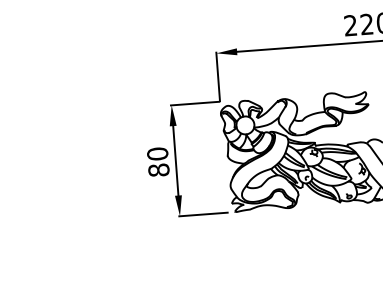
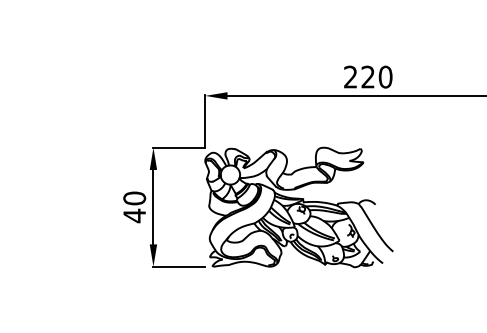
text: (158, 169) -> (134, 215), 80 -> 40

